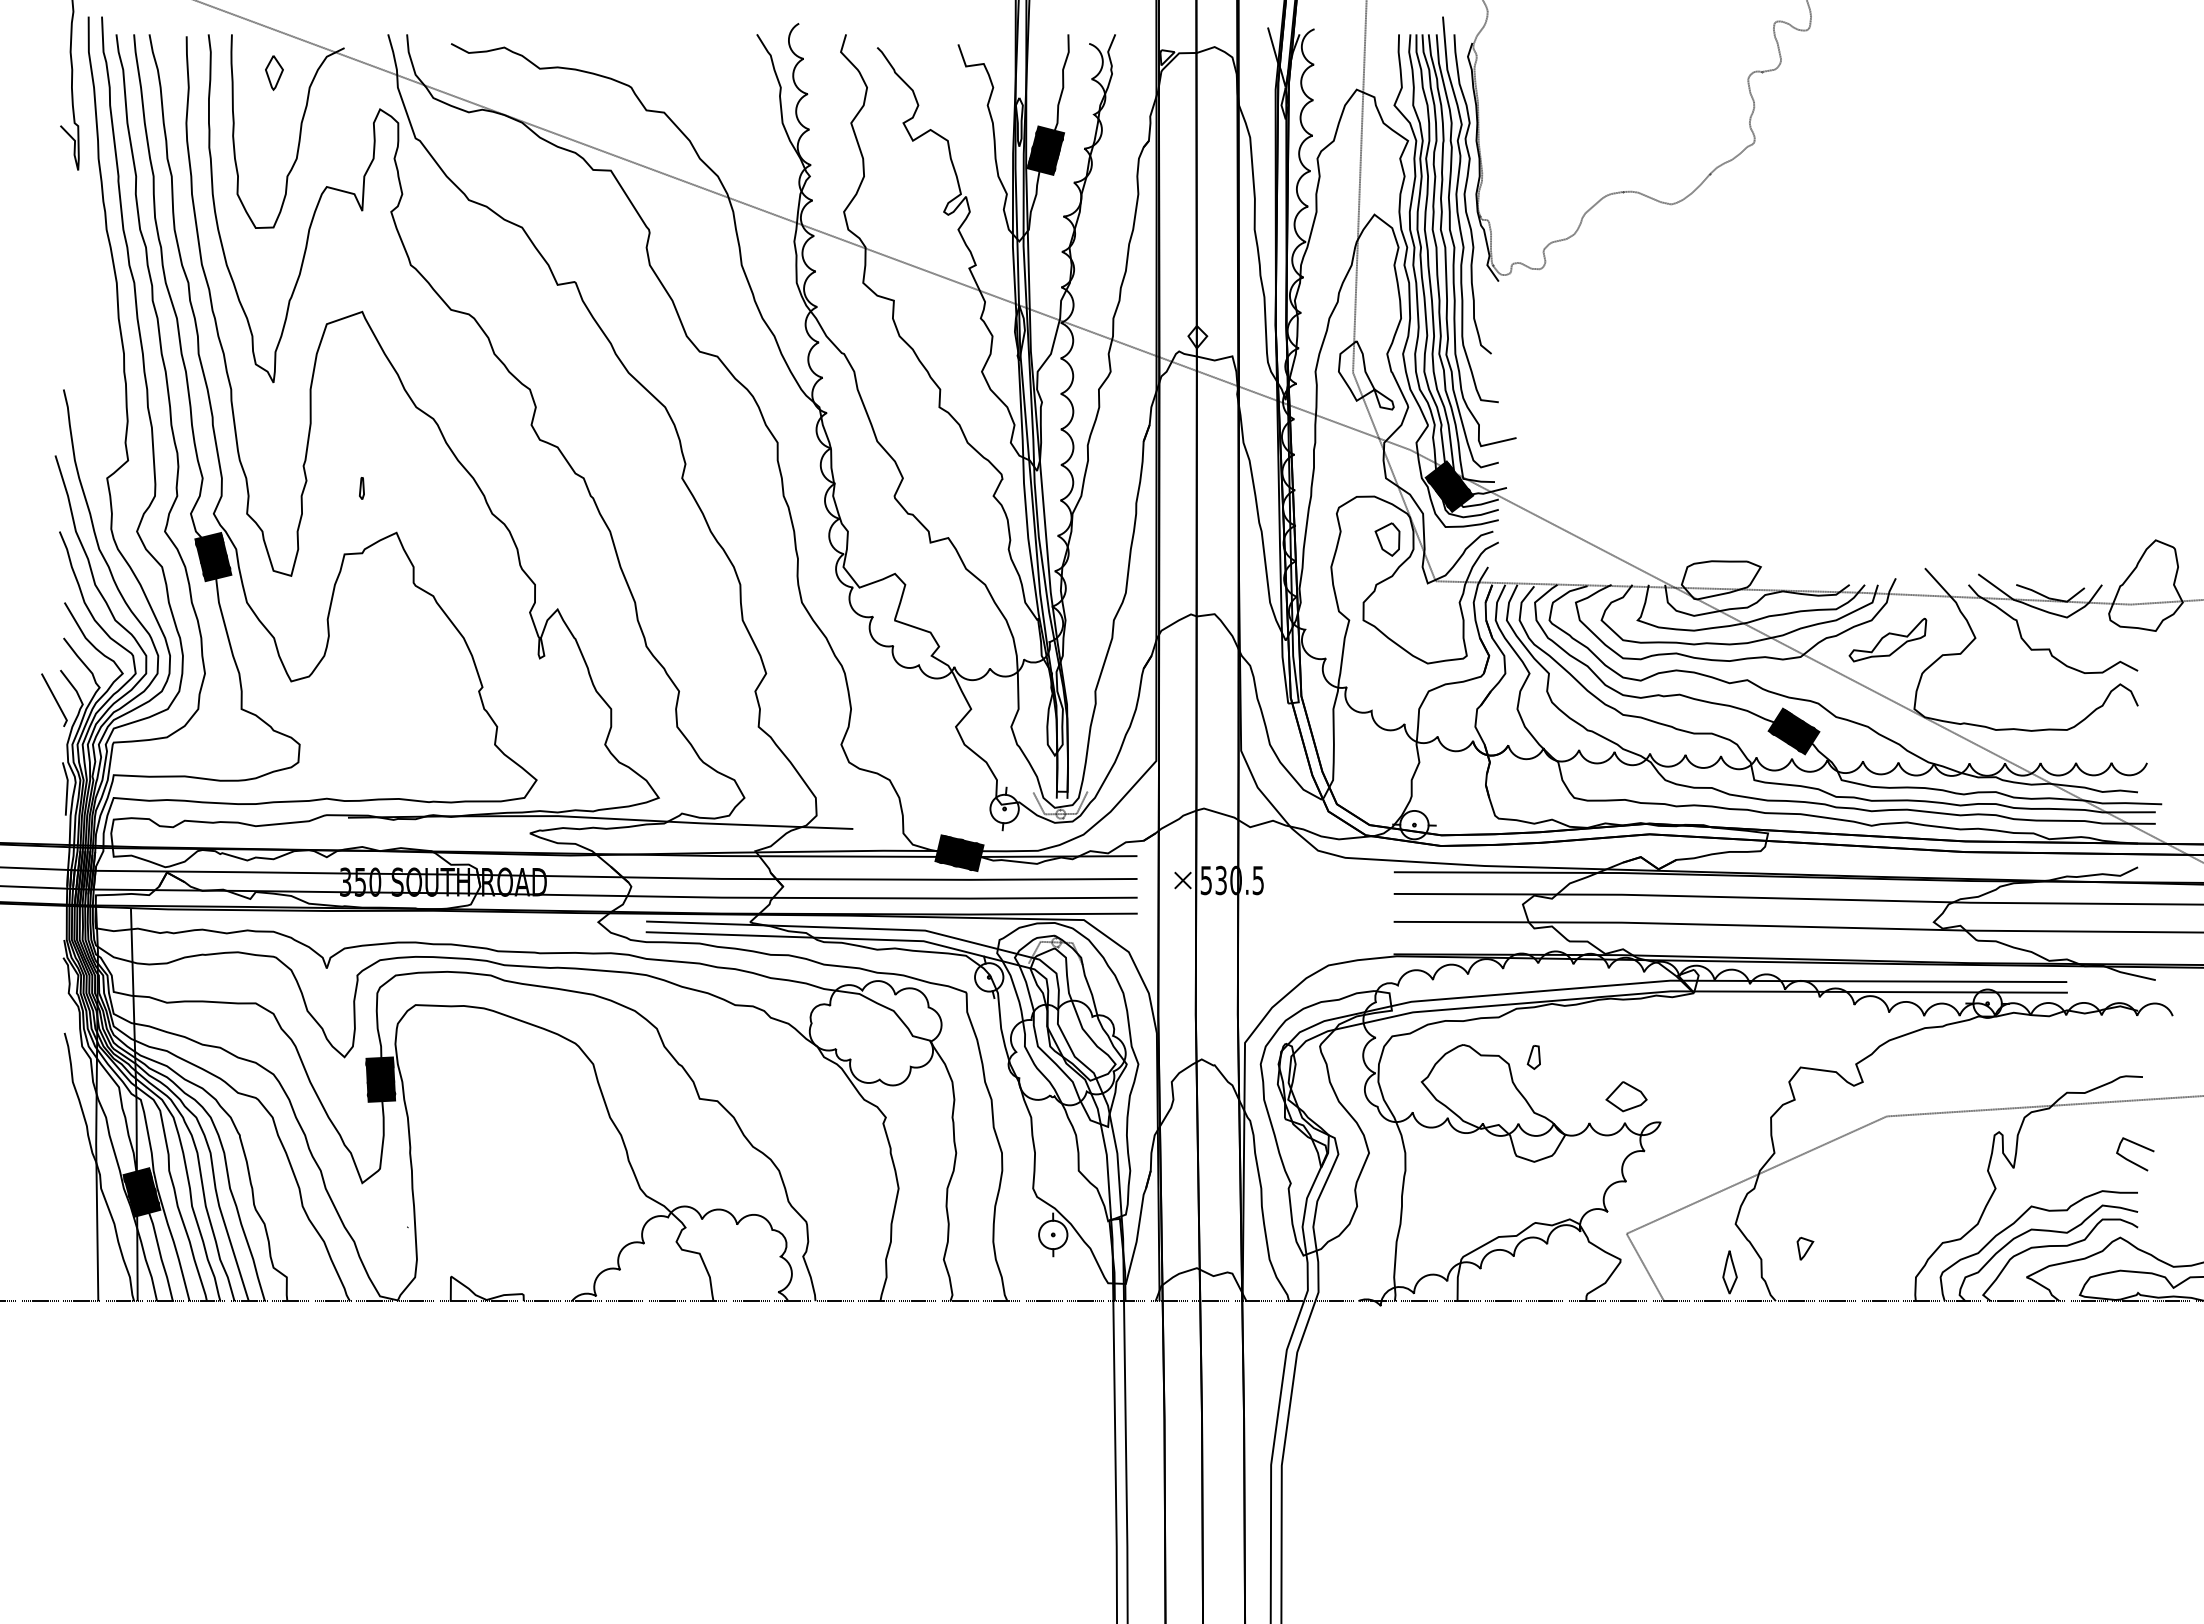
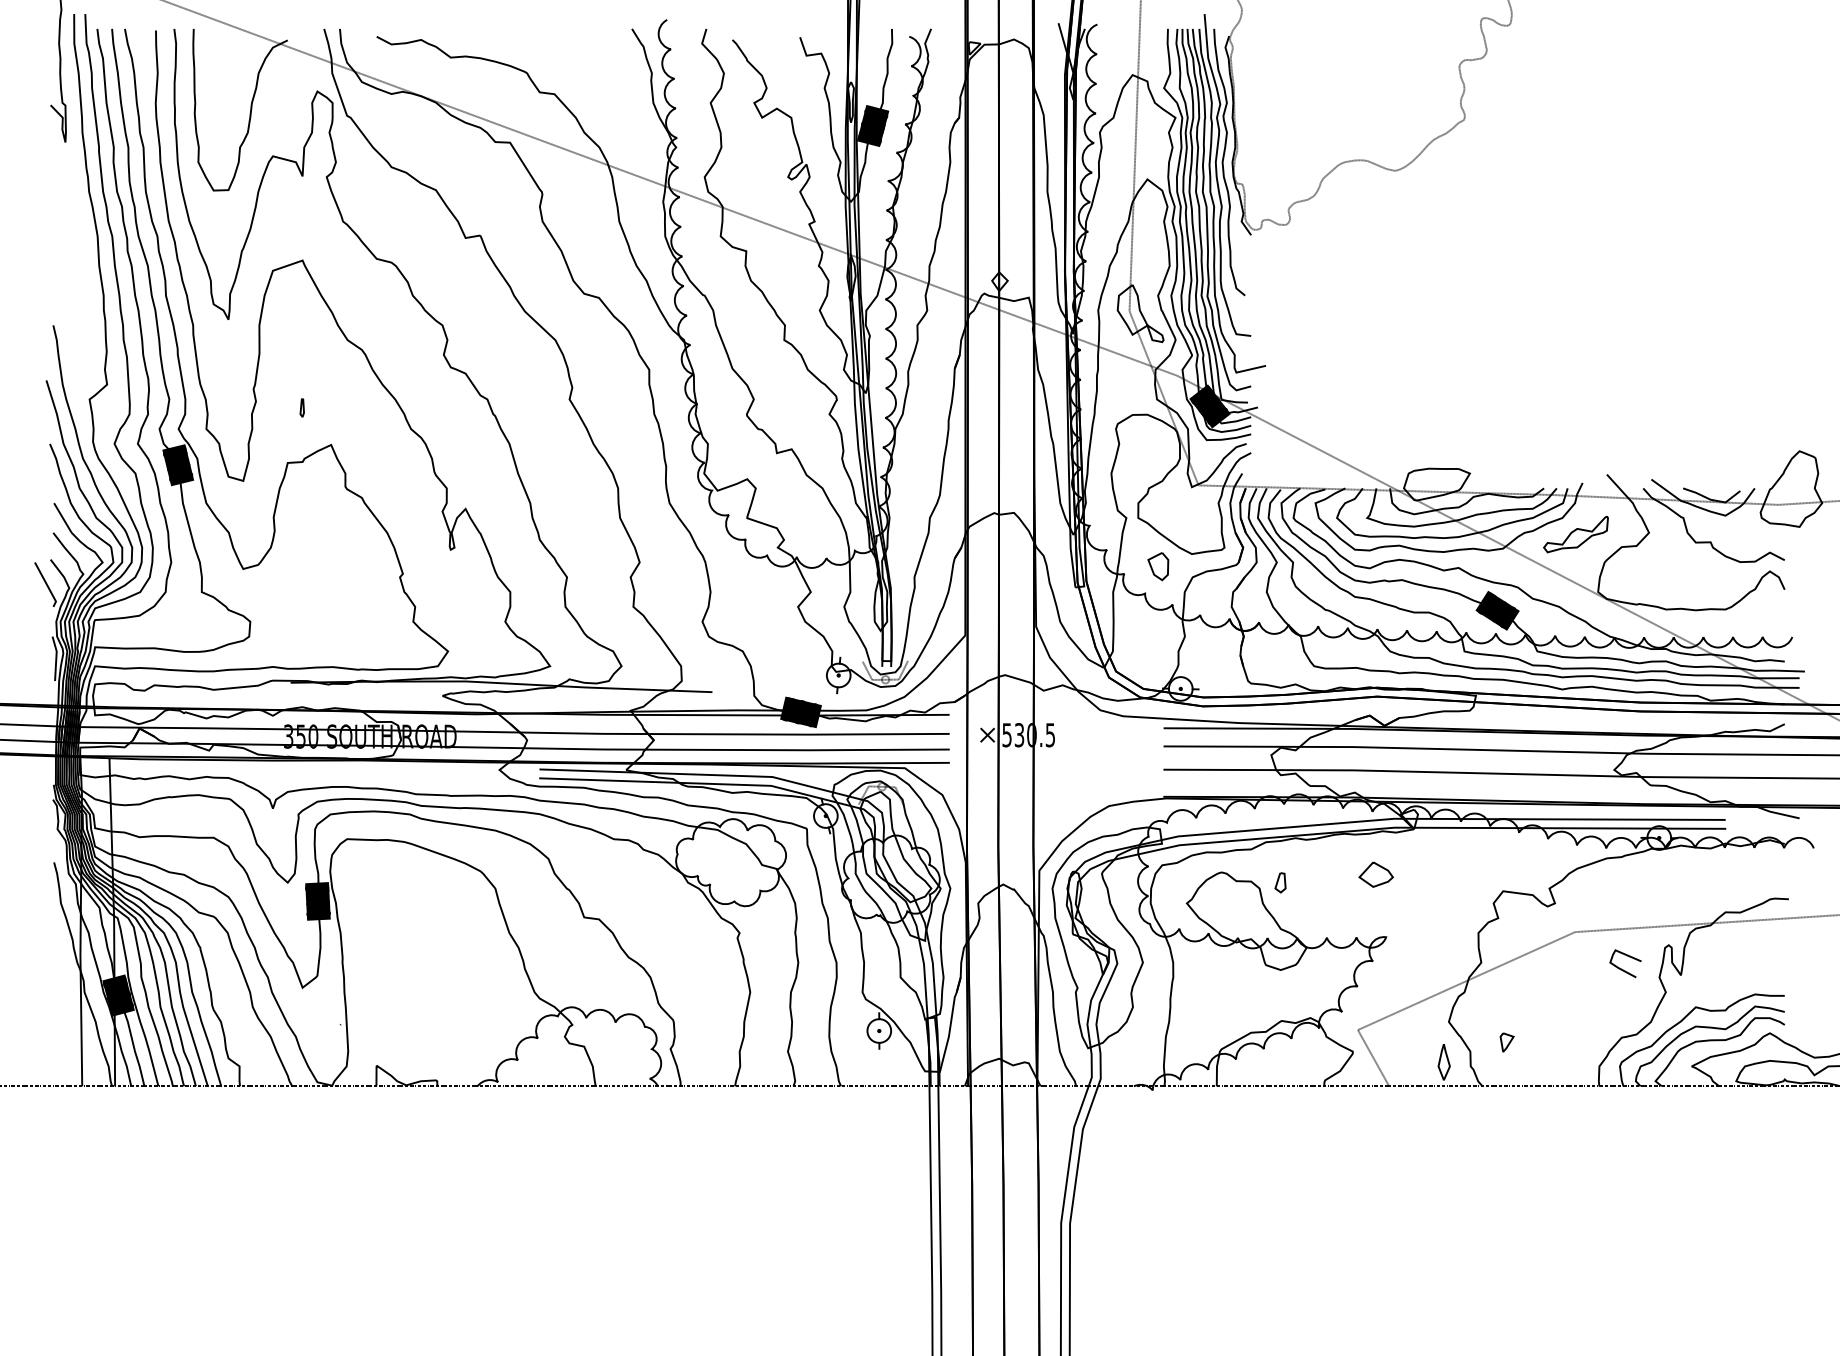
part: (274, 72) -> (229, 60), removed
part: (1387, 539) -> (1158, 566), moved
part: (1626, 1096) -> (1376, 874), moved
curve: (2131, 1160) -> (1622, 968), moved

